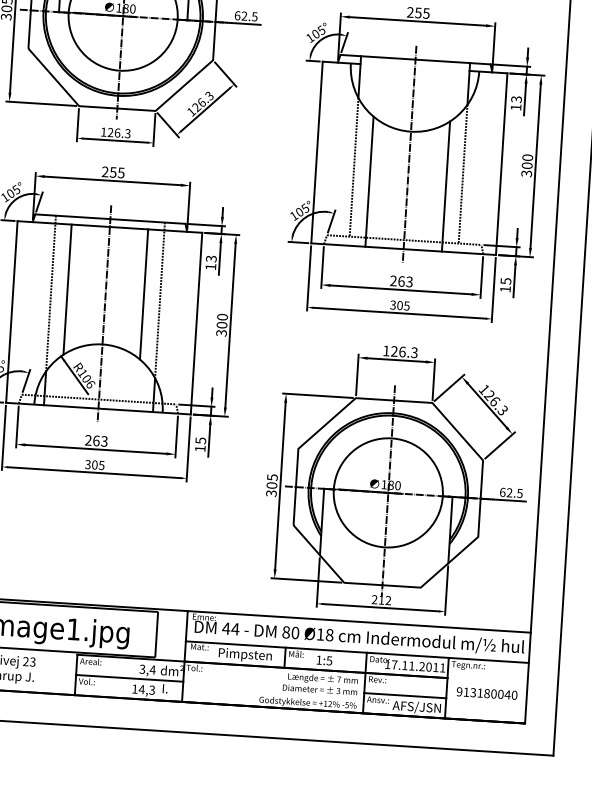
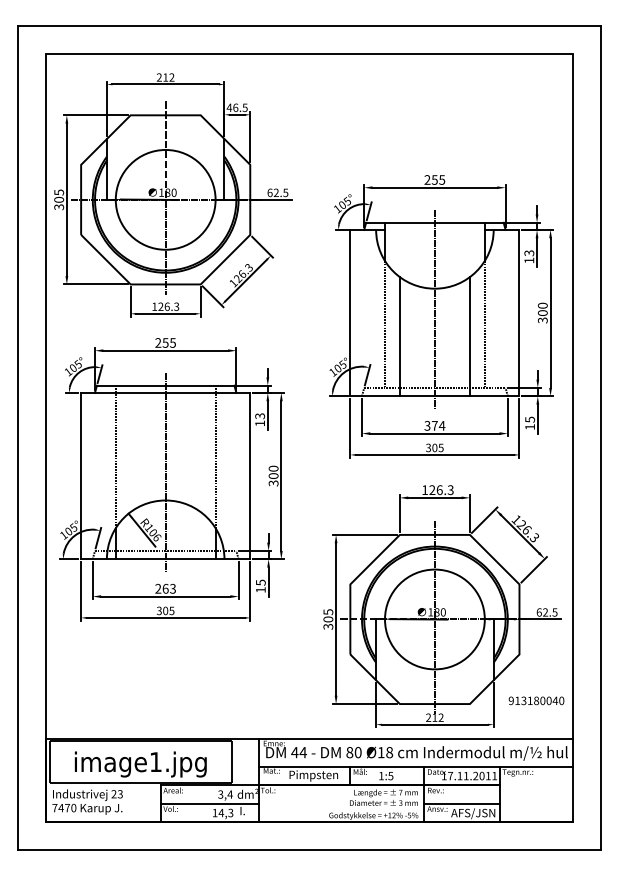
text: (401, 281) -> (434, 425), 263 -> 374
line: (67, 289) -> (130, 452), removed
line: (143, 294) -> (200, 452), removed
text: (487, 693) -> (536, 700), moved

